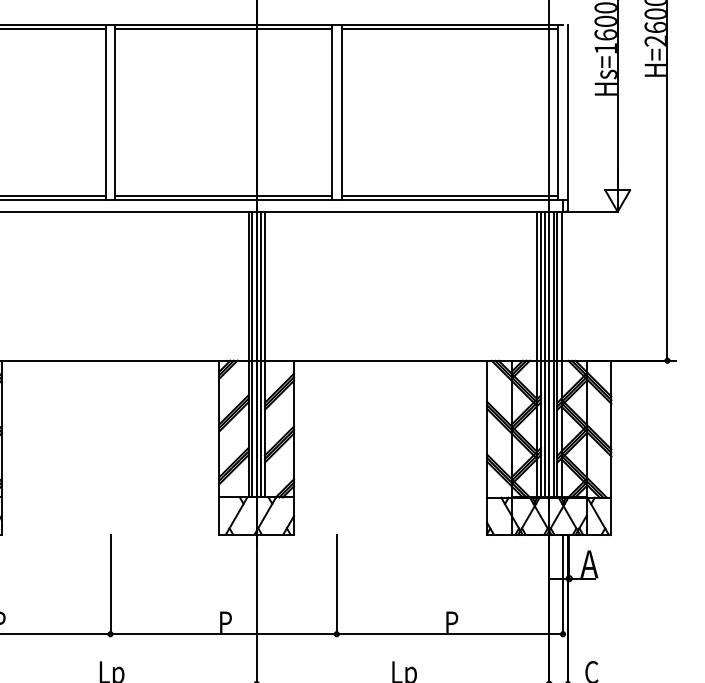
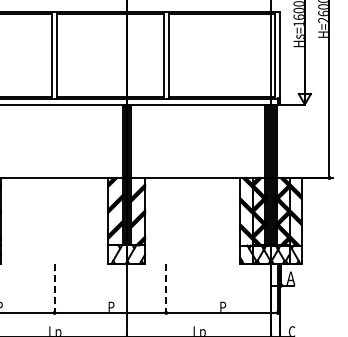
line: (110, 584) -> (54, 288), solid -> dashed
line: (337, 584) -> (166, 288), solid -> dashed

